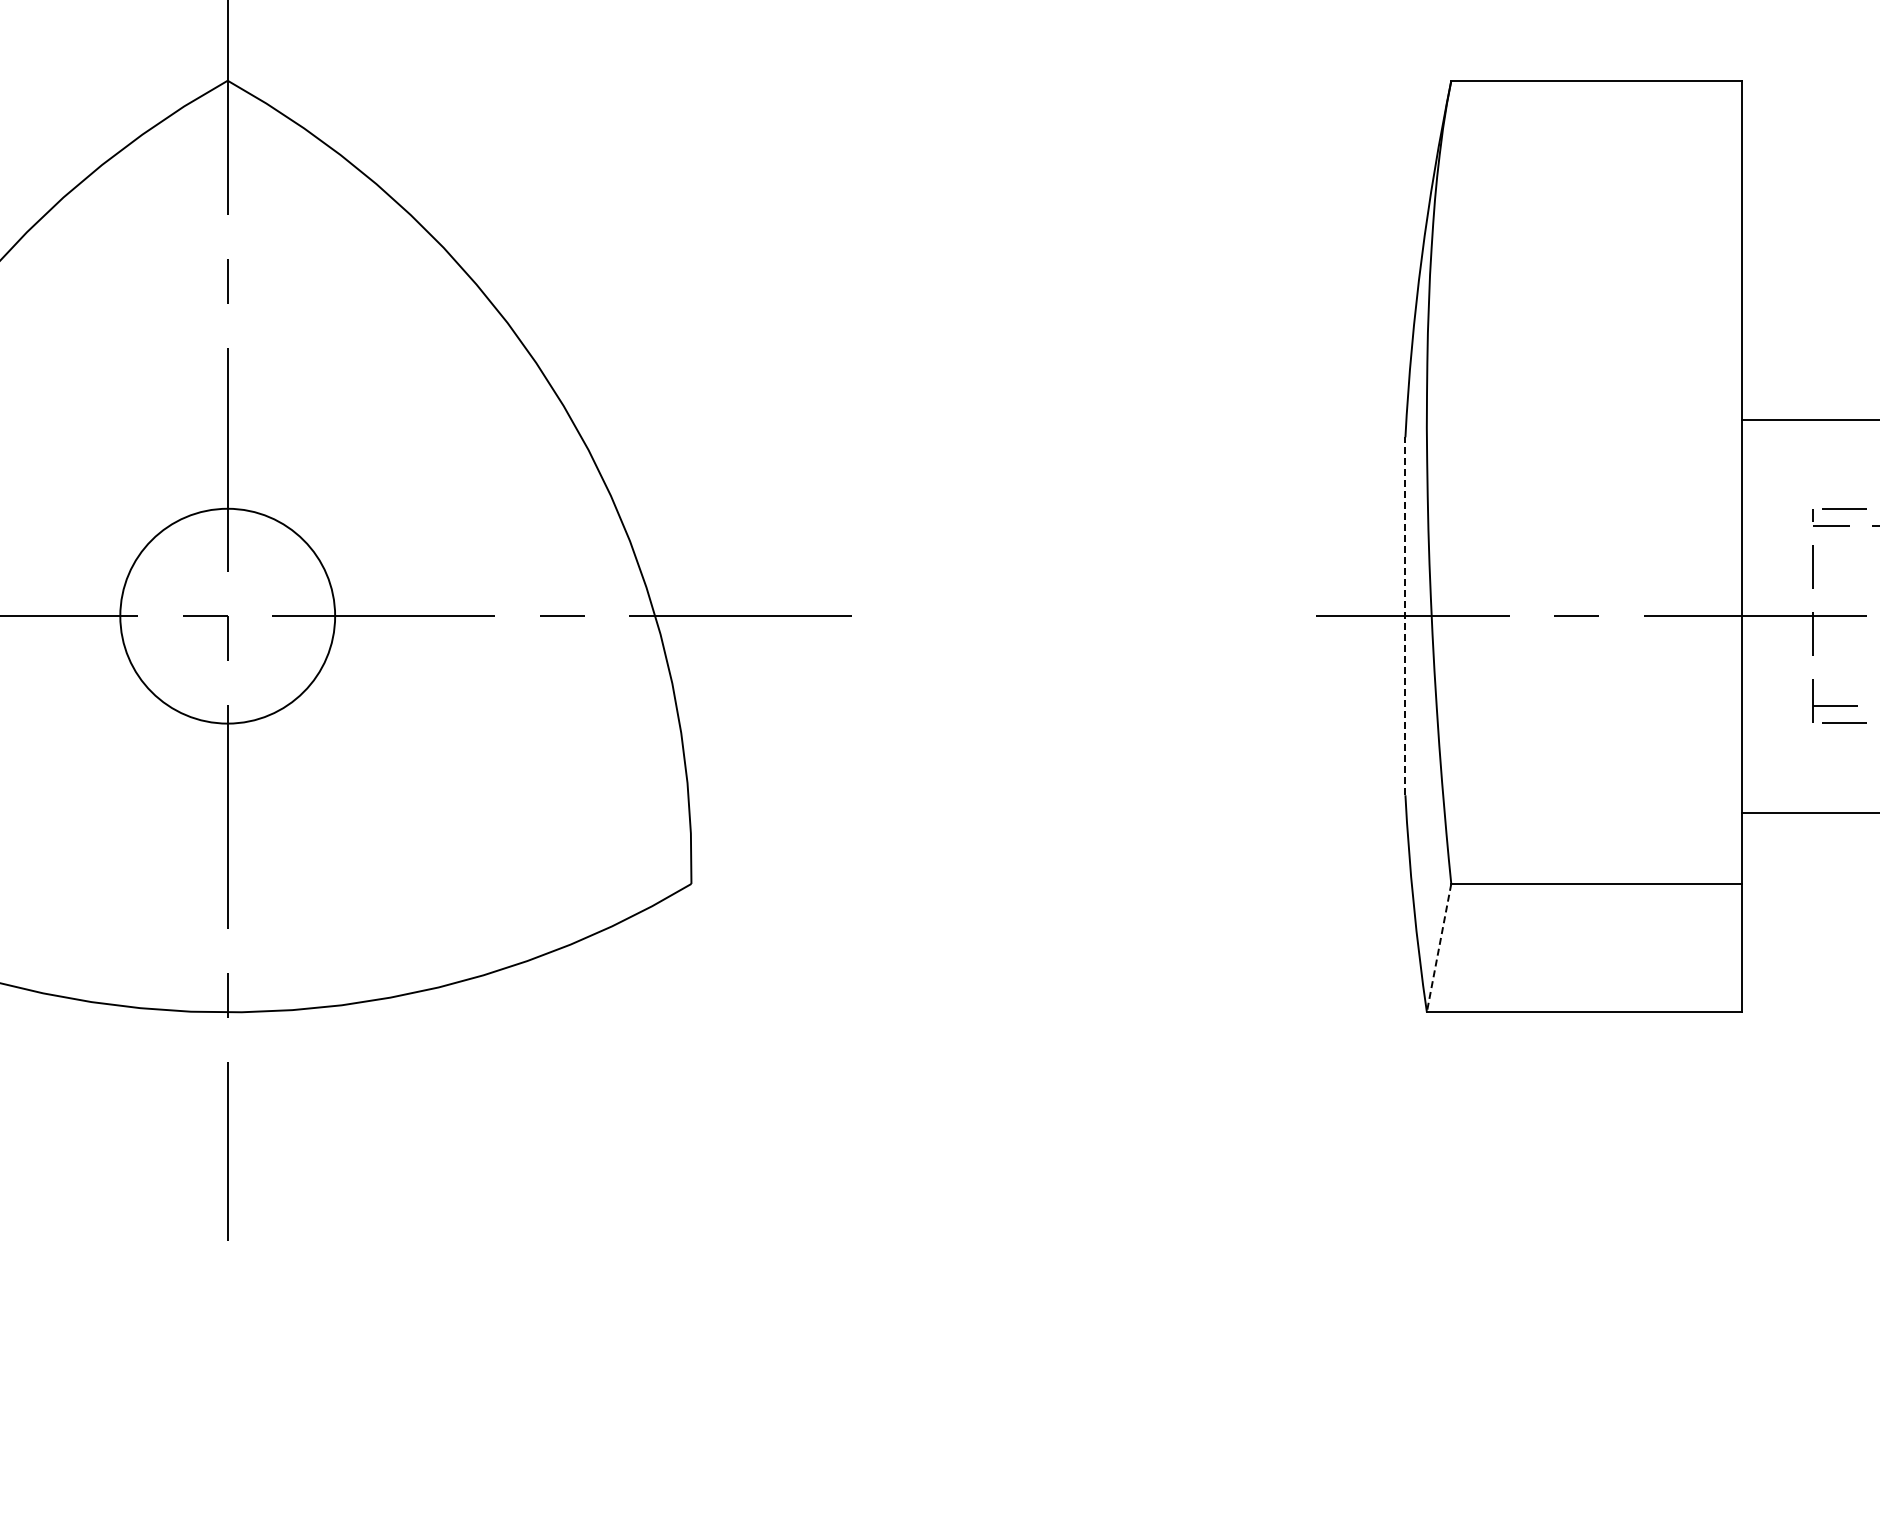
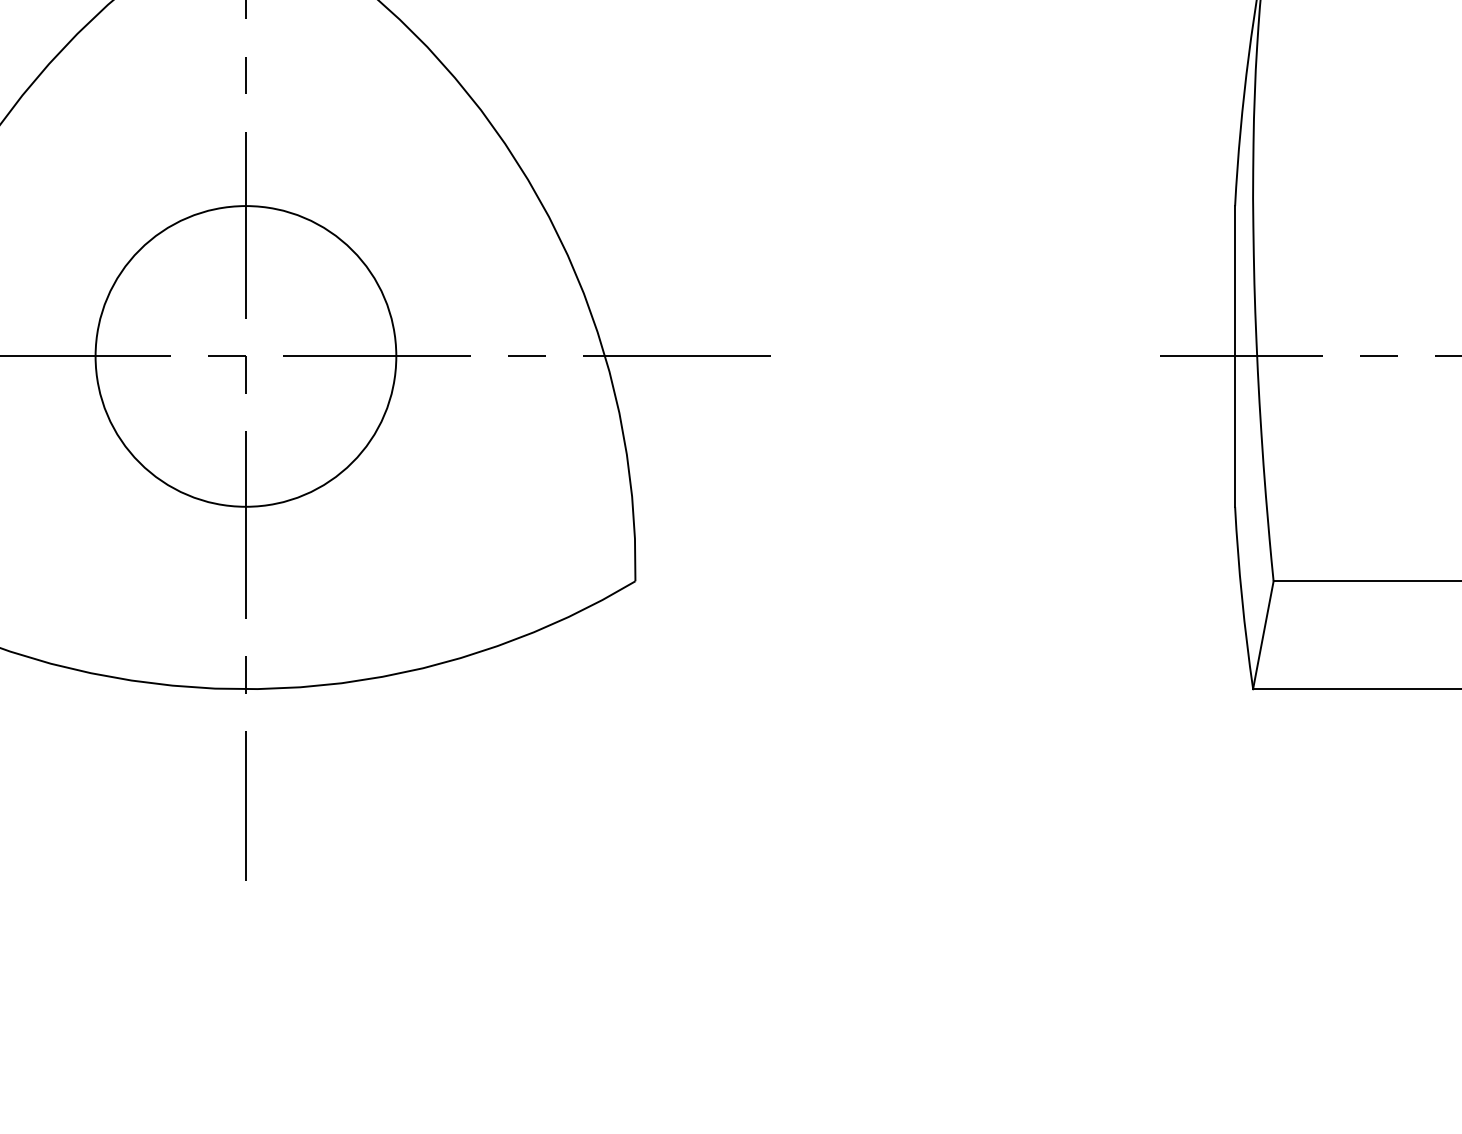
line: (1405, 615) -> (1235, 355), dashed -> solid
circle: (227, 616) -> (245, 356), size x1.67
line: (1438, 948) -> (1262, 635), dashed -> solid

